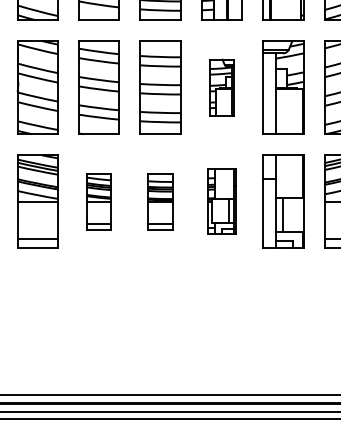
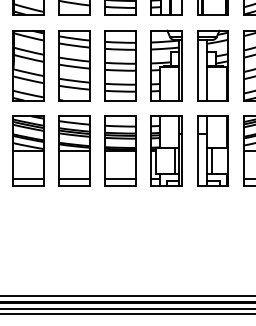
part: (221, 87) -> (166, 65), size x1.67
part: (99, 200) -> (74, 150), size x1.67
part: (160, 200) -> (120, 150), size x1.67
part: (221, 200) -> (166, 150), size x1.43

